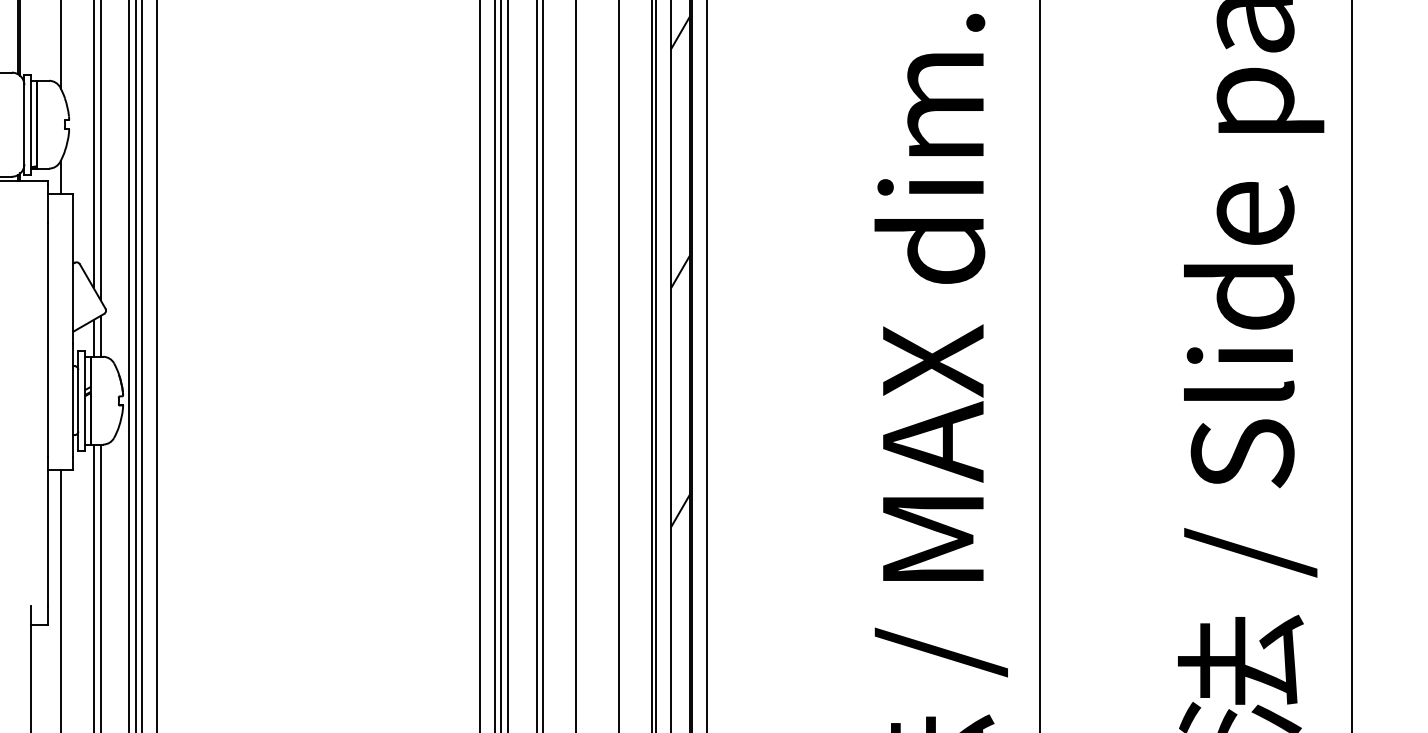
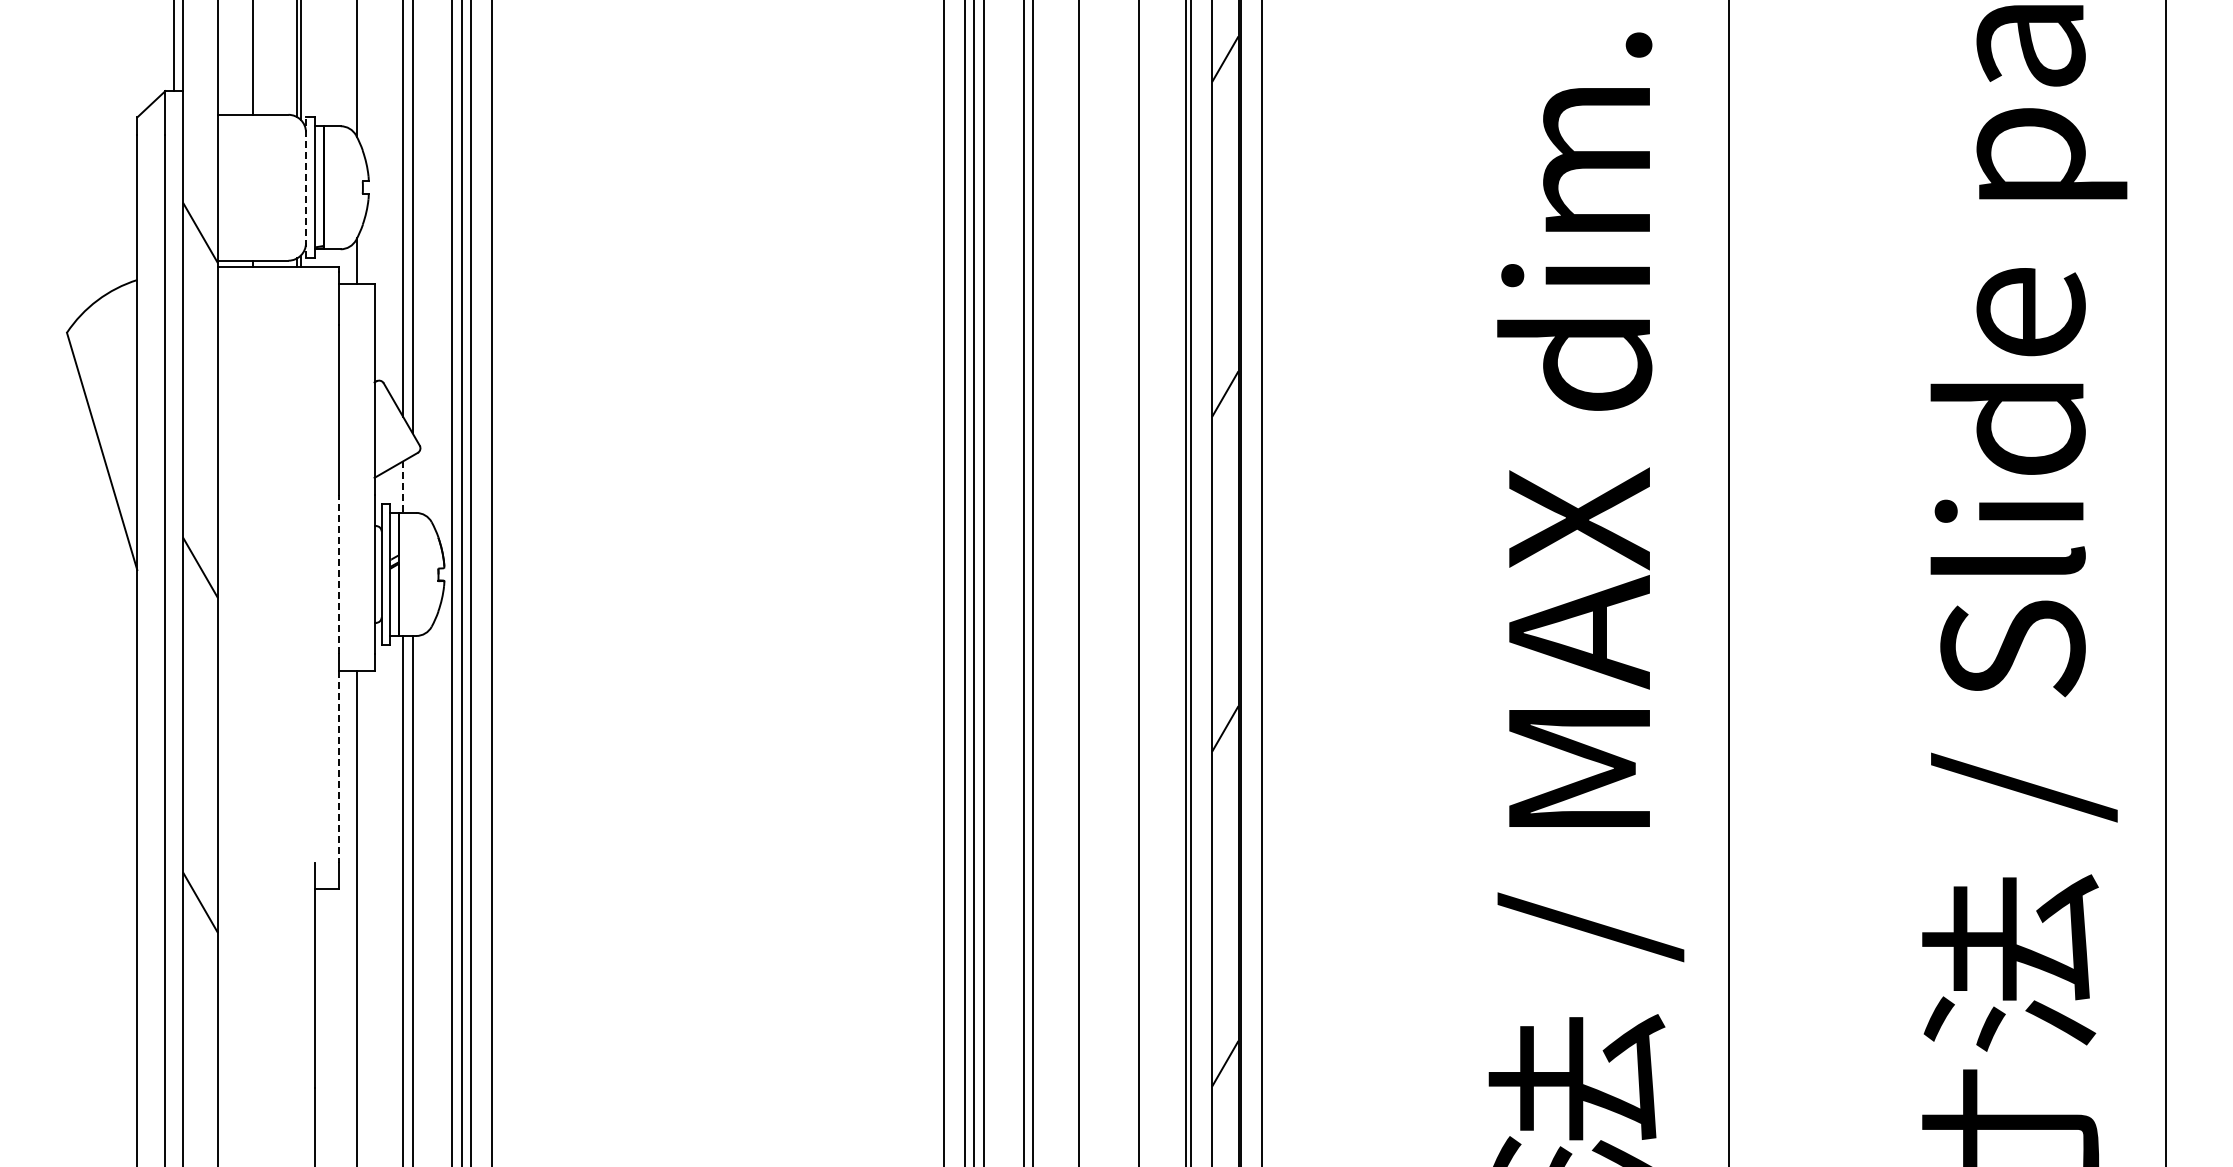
line: (24, 124) -> (306, 187), solid -> dashed
line: (100, 335) -> (412, 483), removed
line: (93, 338) -> (403, 487), solid -> dashed
line: (48, 400) -> (339, 573), solid -> dashed
line: (48, 537) -> (339, 766), solid -> dashed

